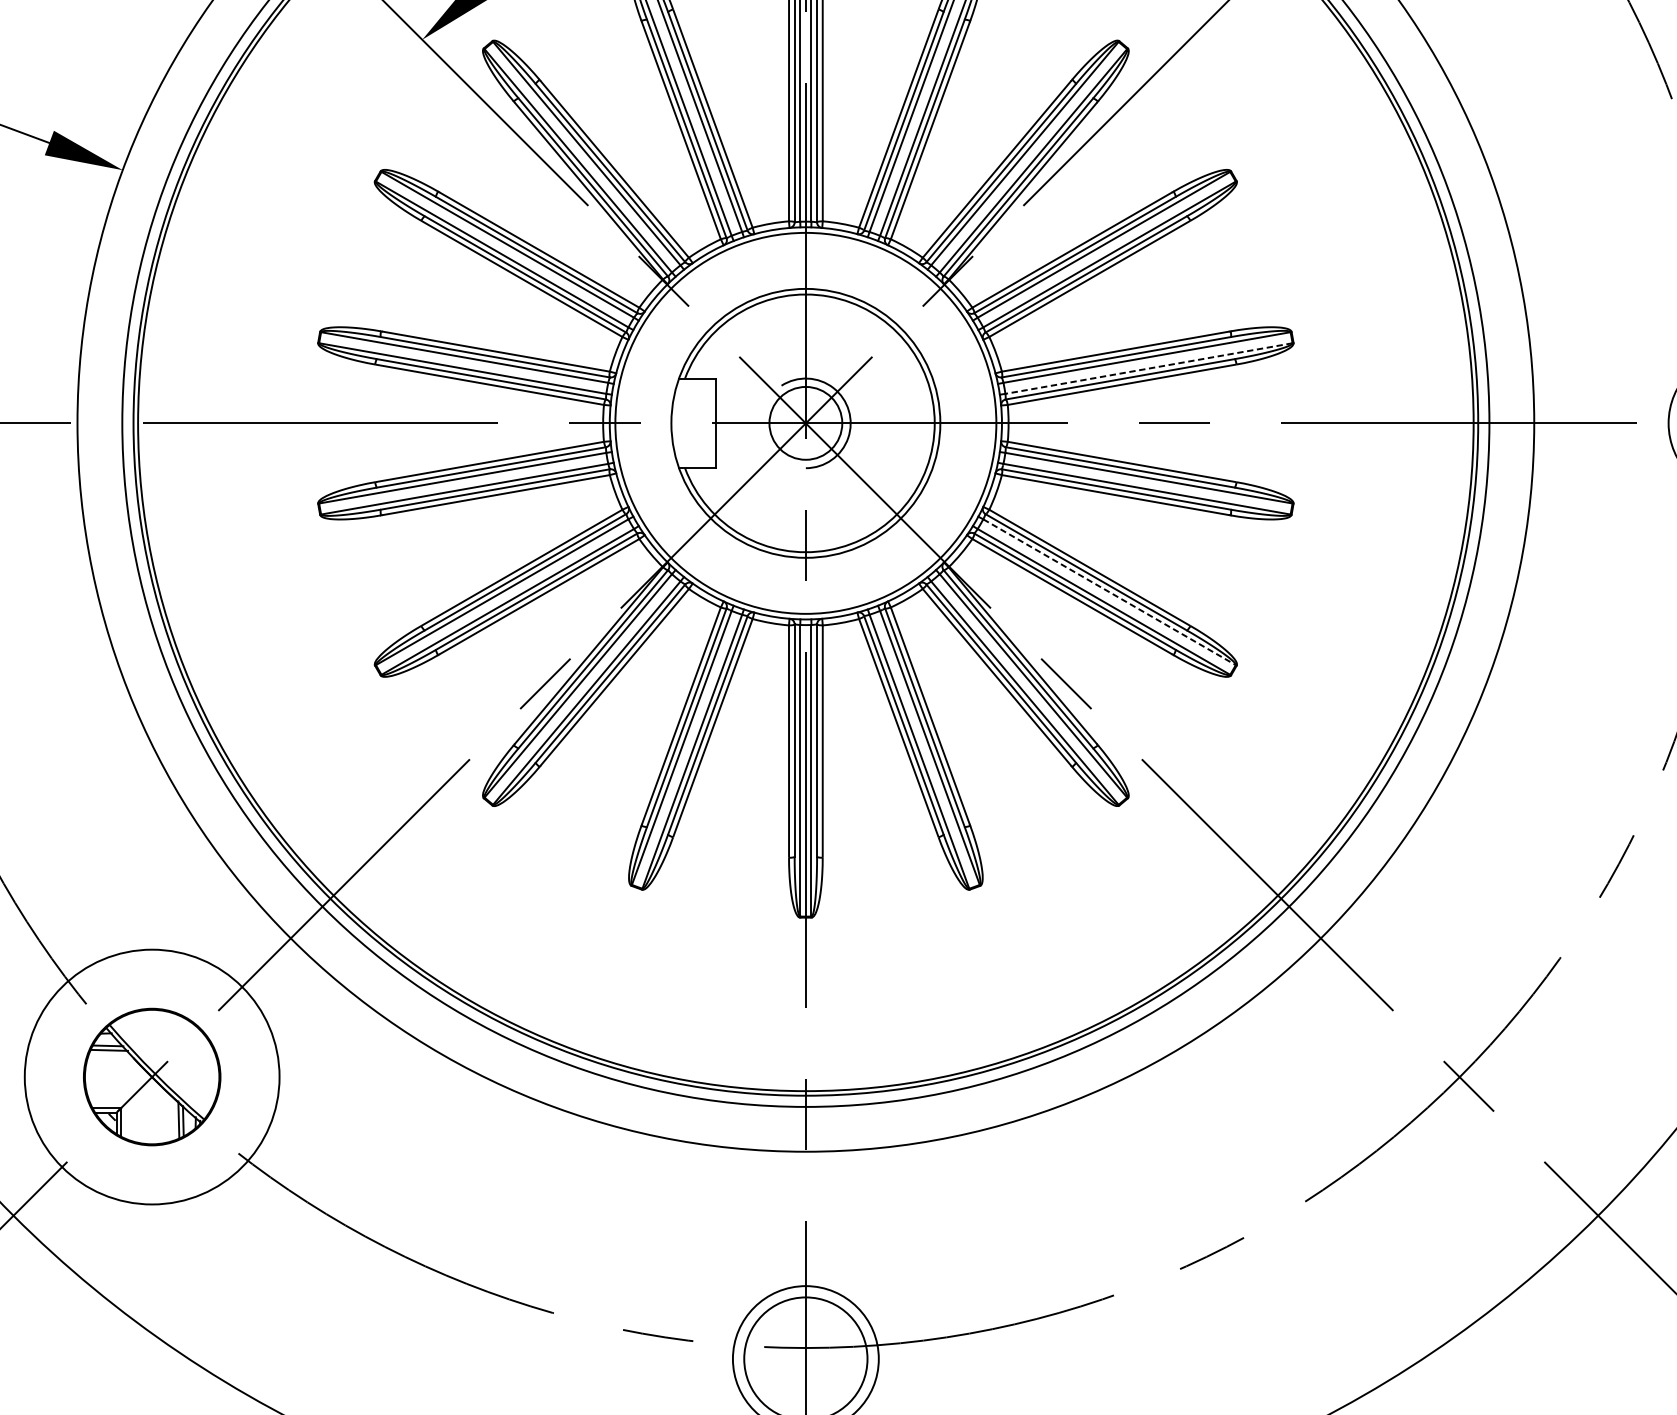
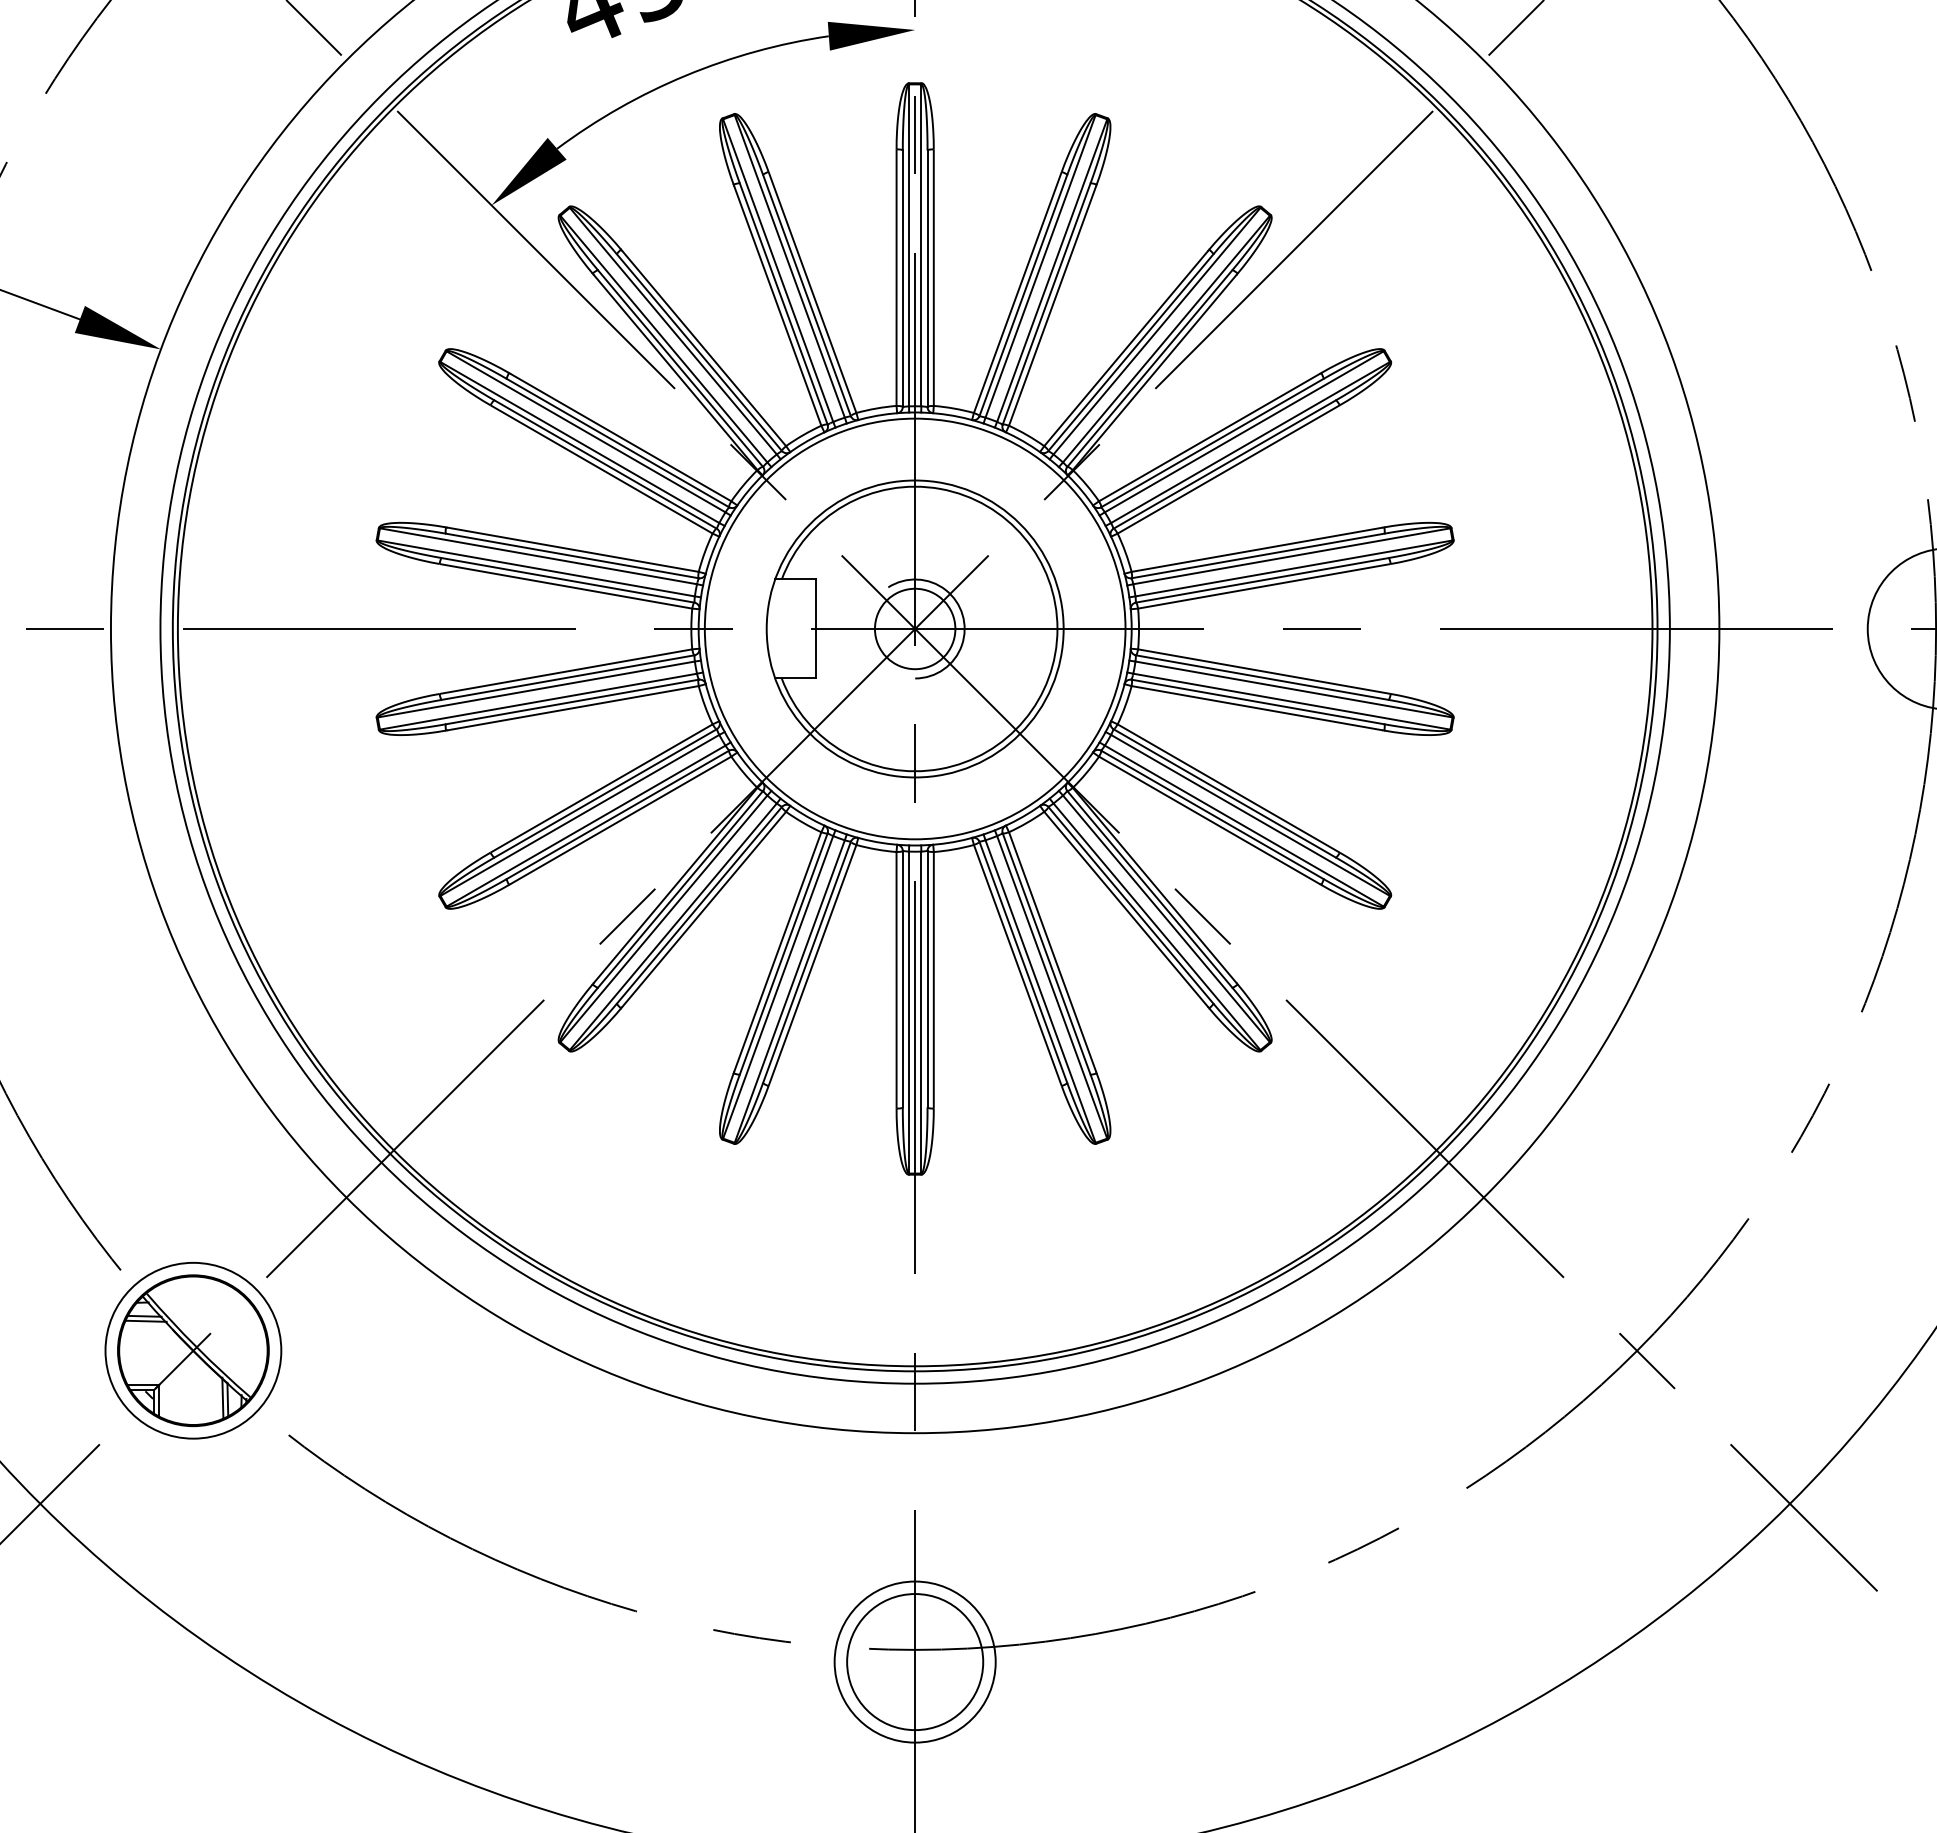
line: (1149, 368) -> (1294, 568), dashed -> solid
line: (1109, 592) -> (1250, 815), dashed -> solid
circle: (152, 1076) -> (193, 1350), size x0.62

